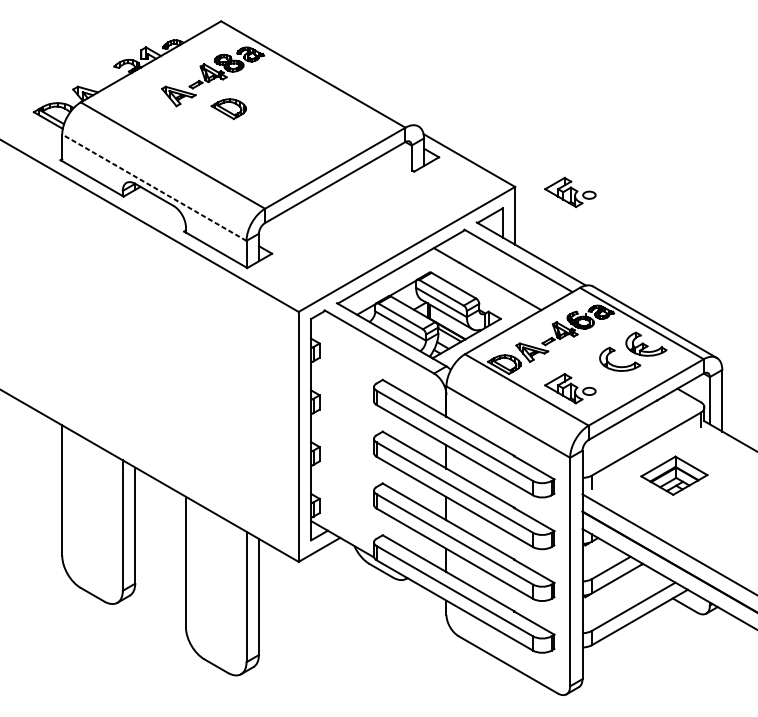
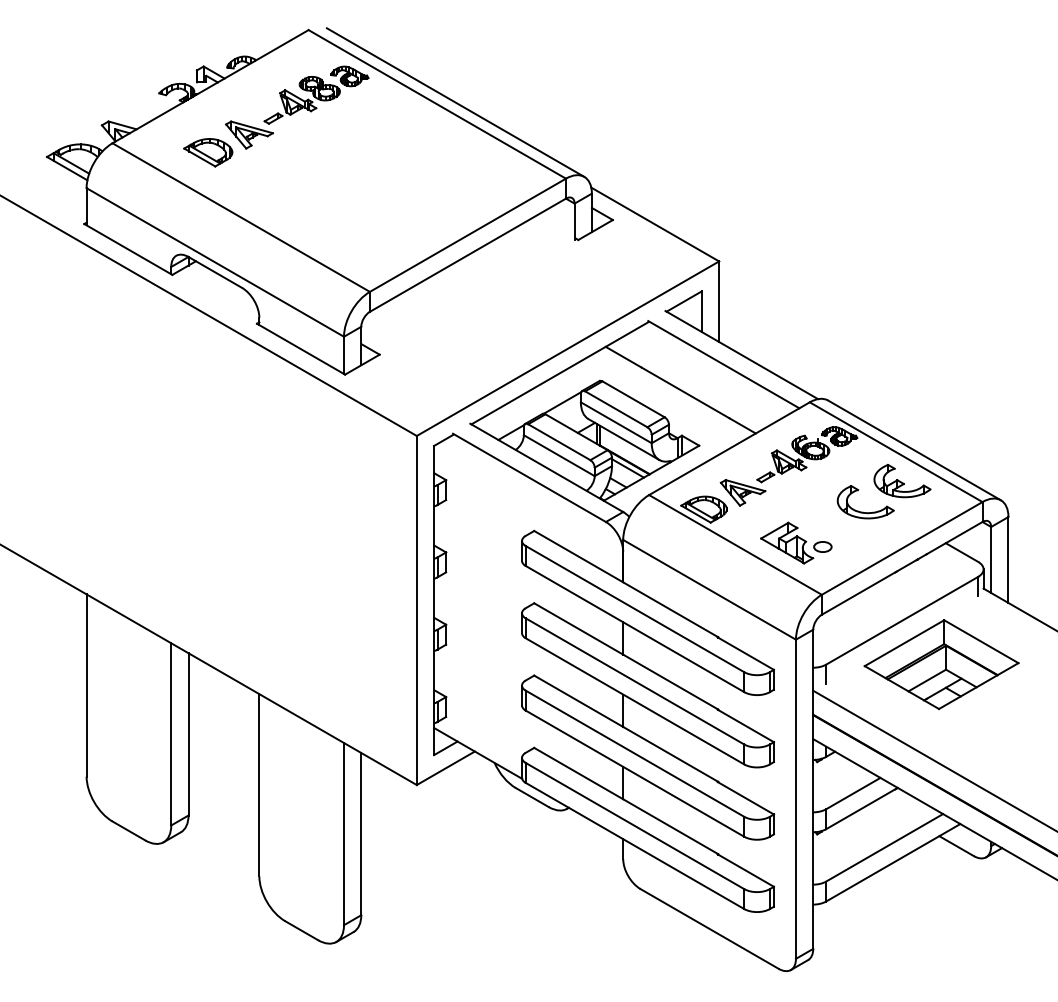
line: (326, 73) -> (455, 102), added
part: (228, 108) -> (208, 152), moved
line: (154, 187) -> (215, 262), dashed -> solid
part: (570, 192) -> (796, 268), removed
part: (674, 475) -> (941, 664), size x1.67

